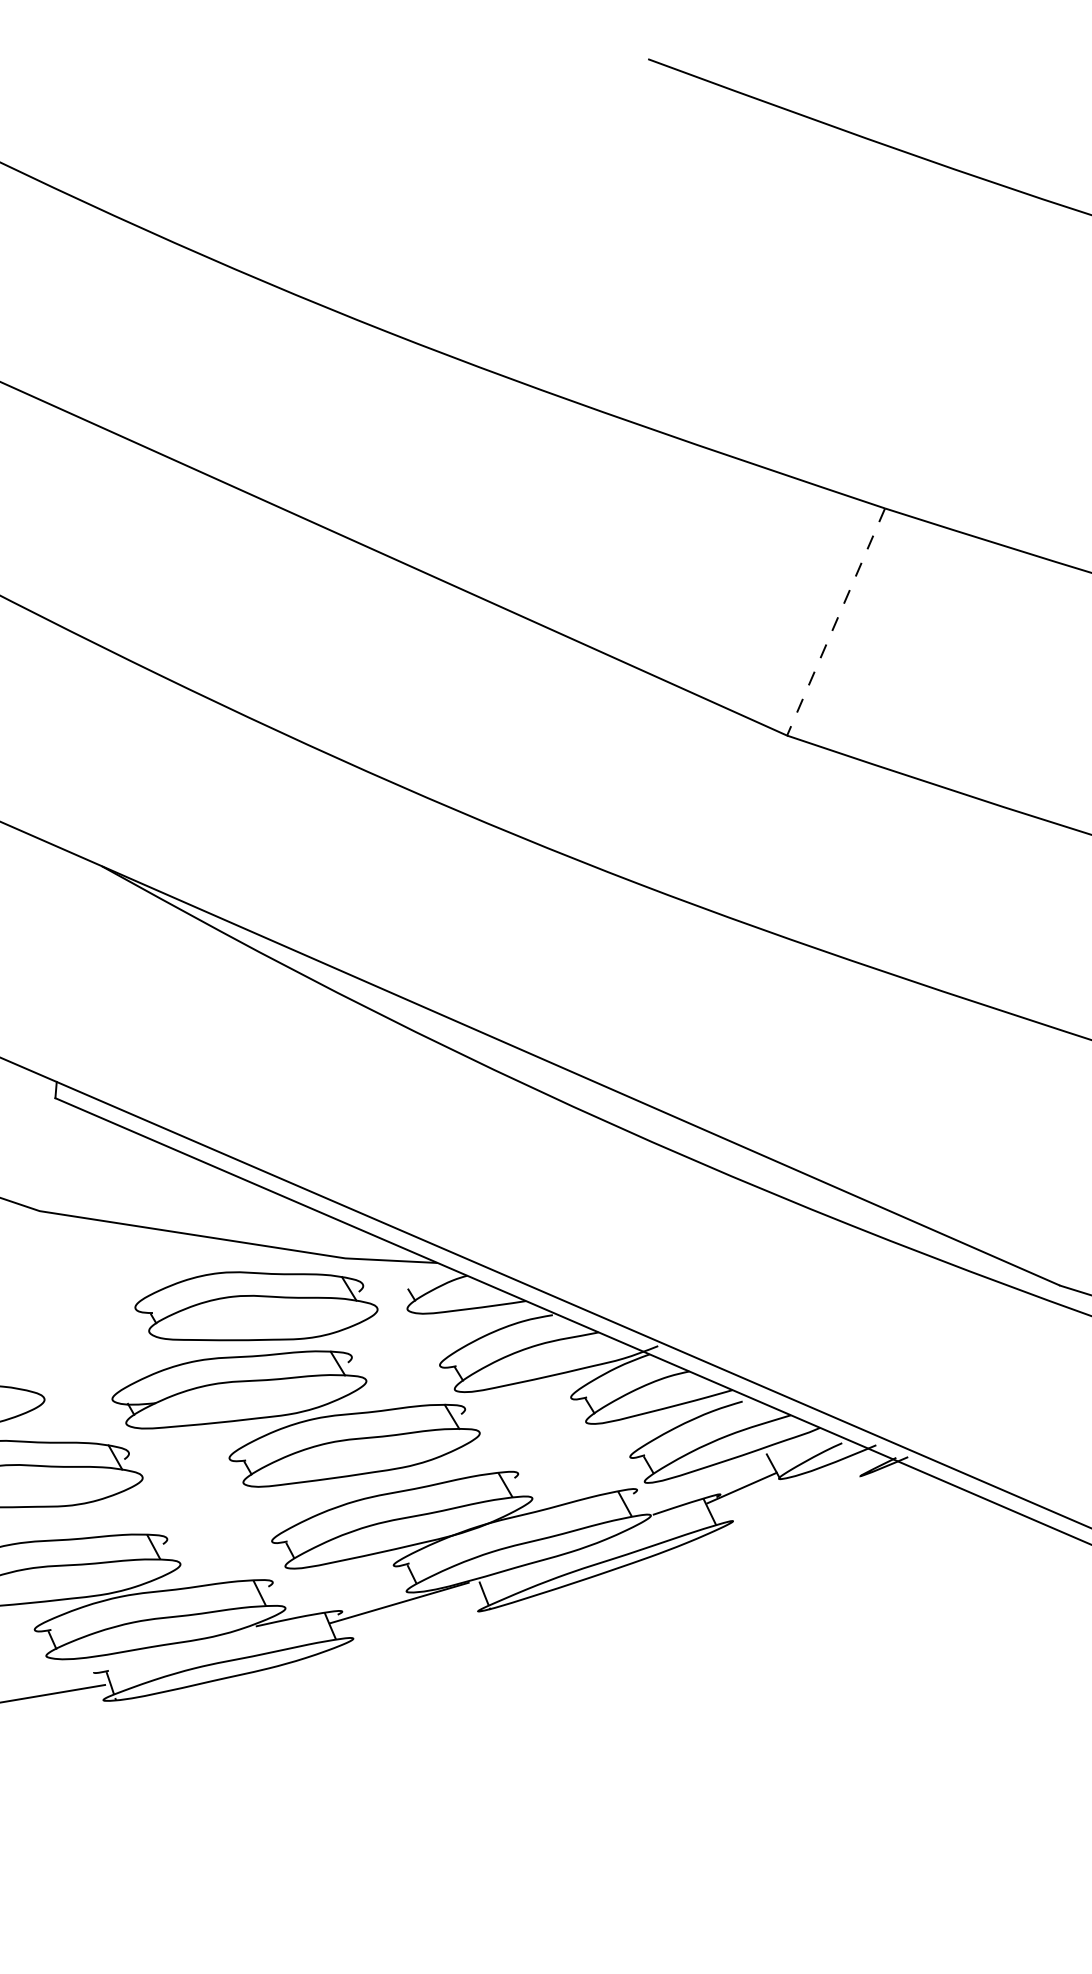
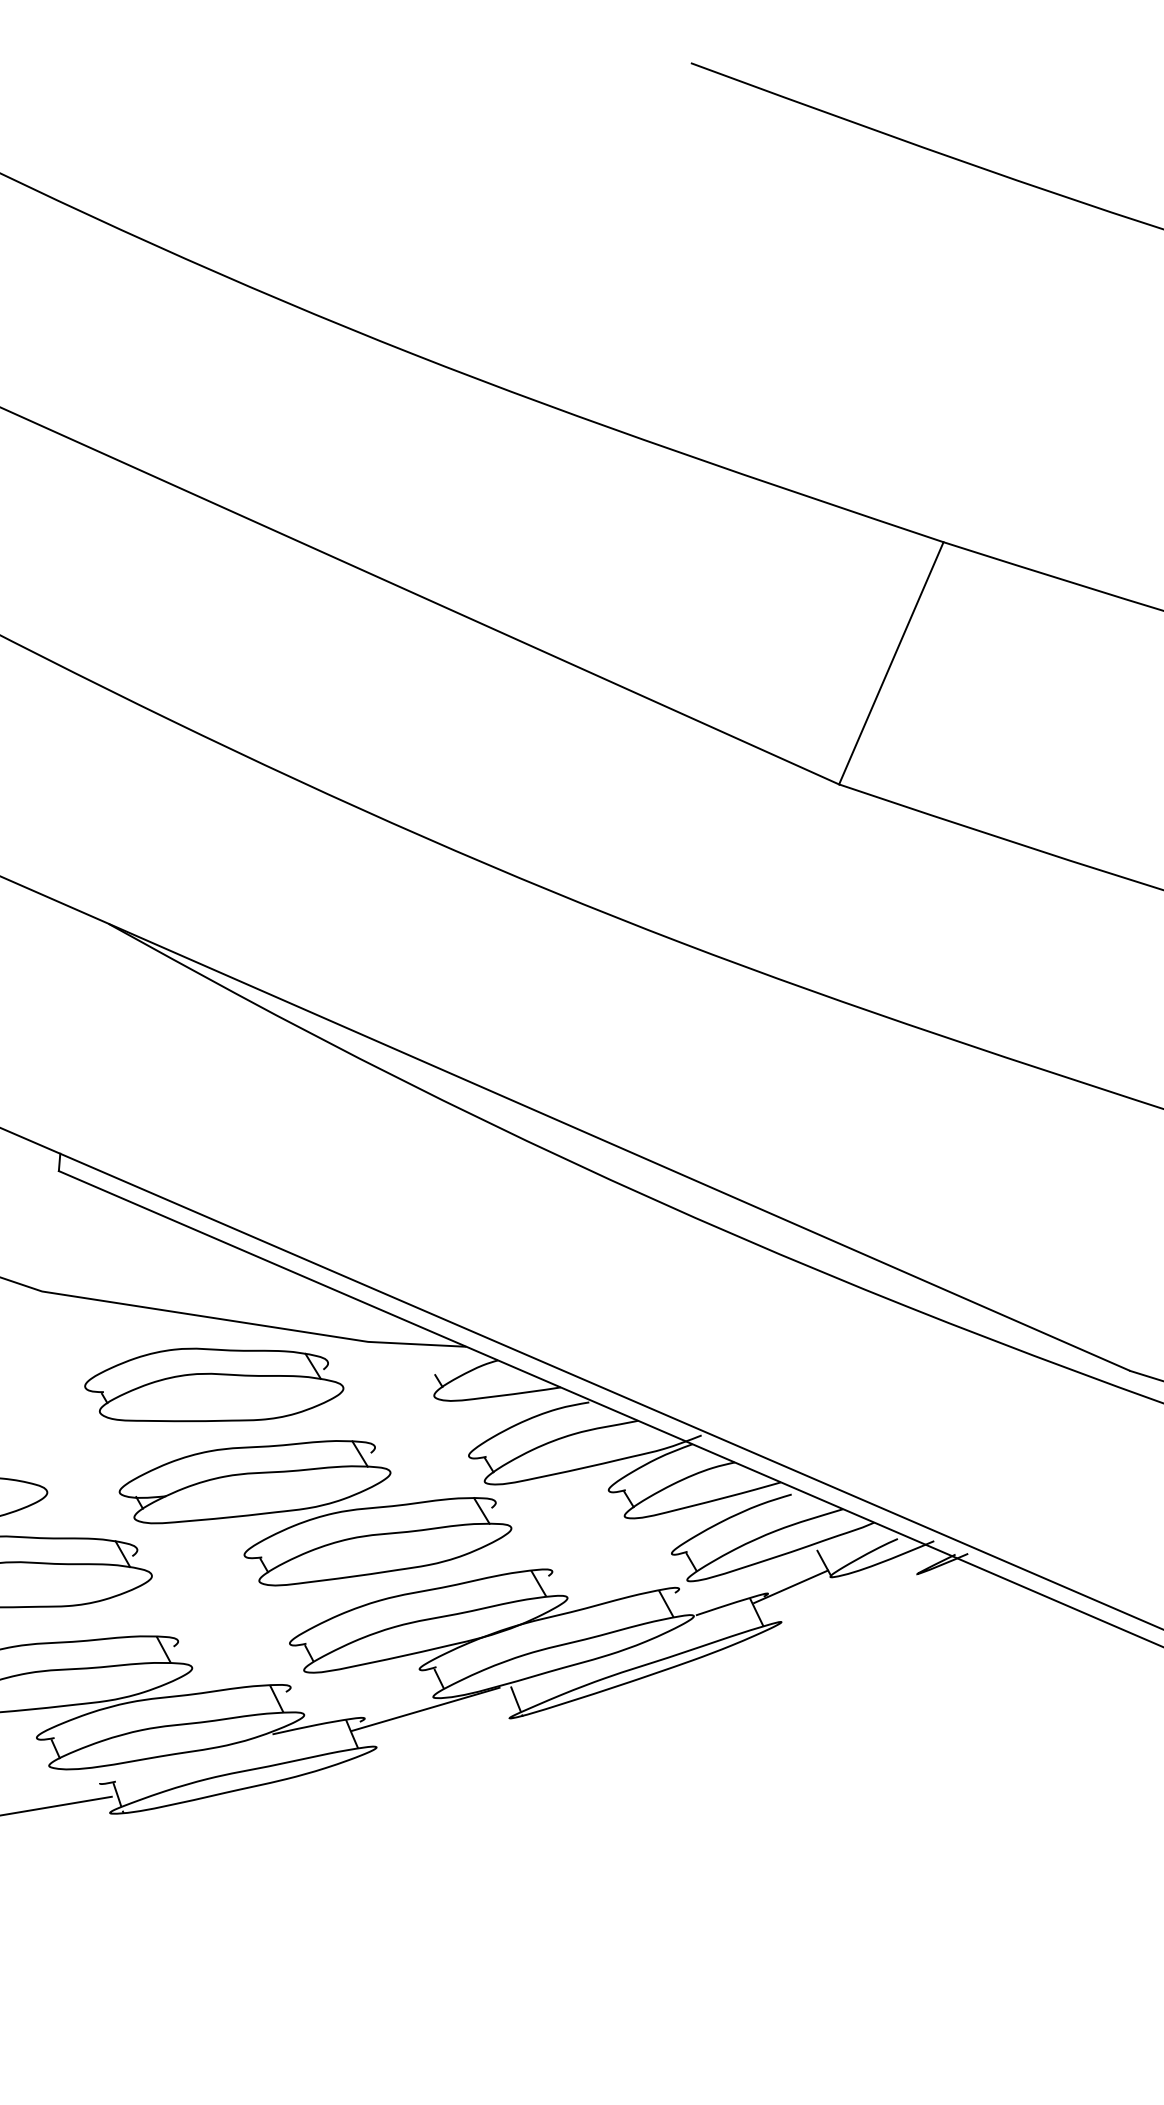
line: (836, 622) -> (891, 663), dashed -> solid
part: (256, 1305) -> (214, 1384), moved

